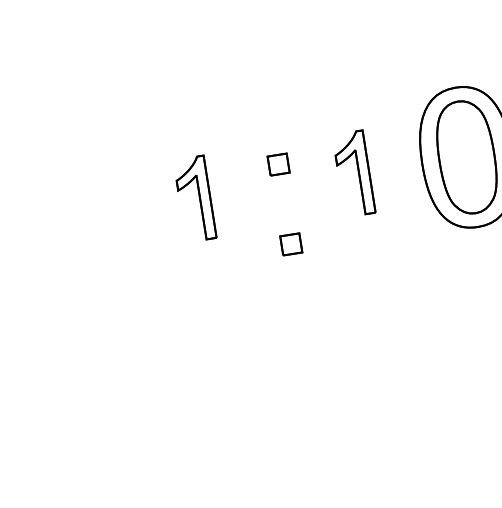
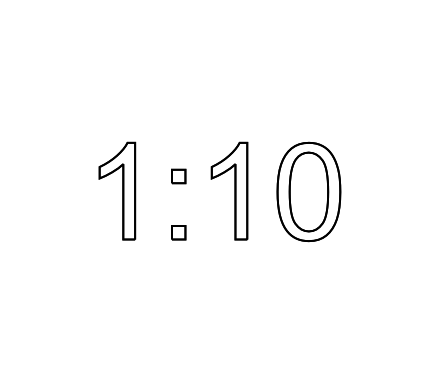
part: (353, 173) -> (229, 190), size x1.67
part: (194, 198) -> (117, 190), size x1.67

